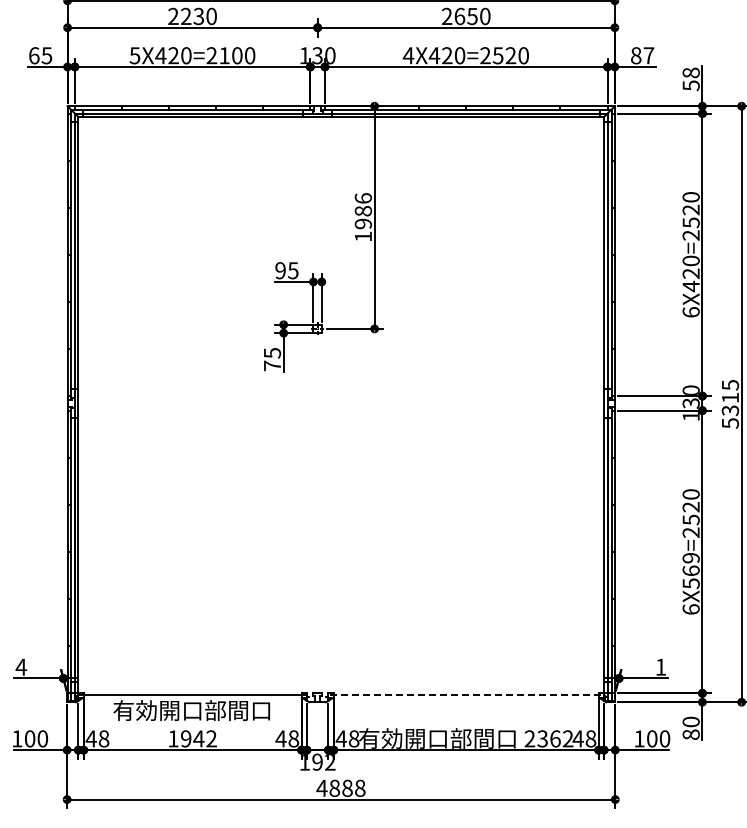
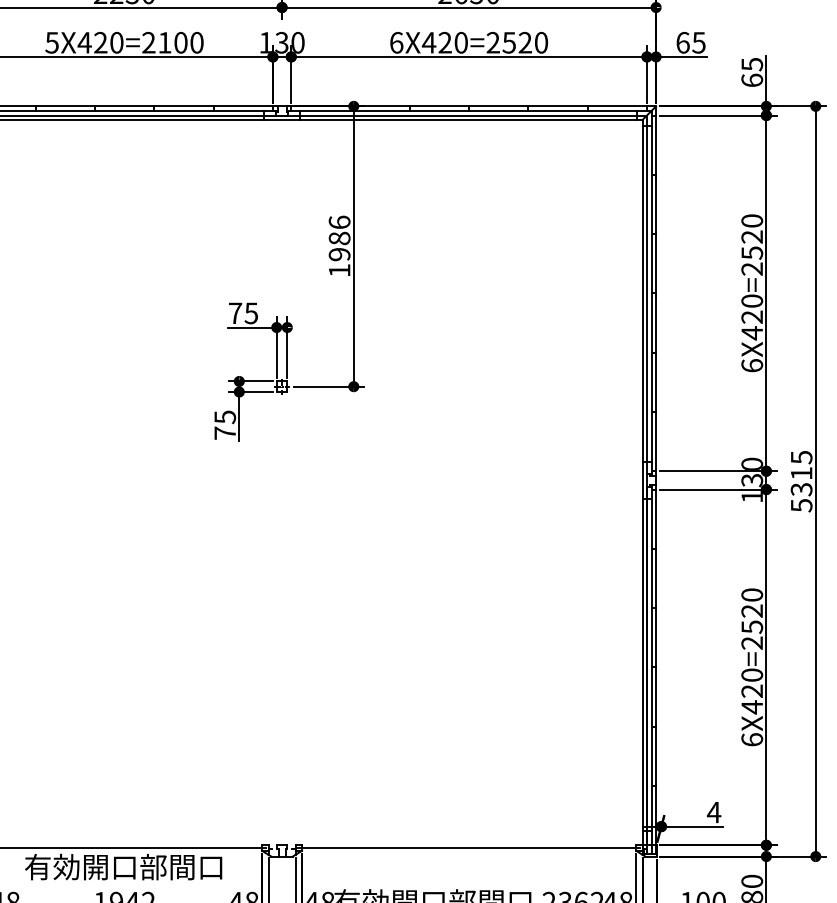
text: (408, 55) -> (396, 42), 4X420=2520 -> 6X420=2520
text: (642, 55) -> (690, 42), 87 -> 65
text: (690, 79) -> (751, 72), 58 -> 65
text: (280, 270) -> (235, 313), 95 -> 75
text: (690, 571) -> (751, 691), 6X569=2520 -> 6X420=2520
text: (660, 666) -> (713, 811), 1 -> 4
line: (466, 695) -> (469, 848), dashed -> solid

